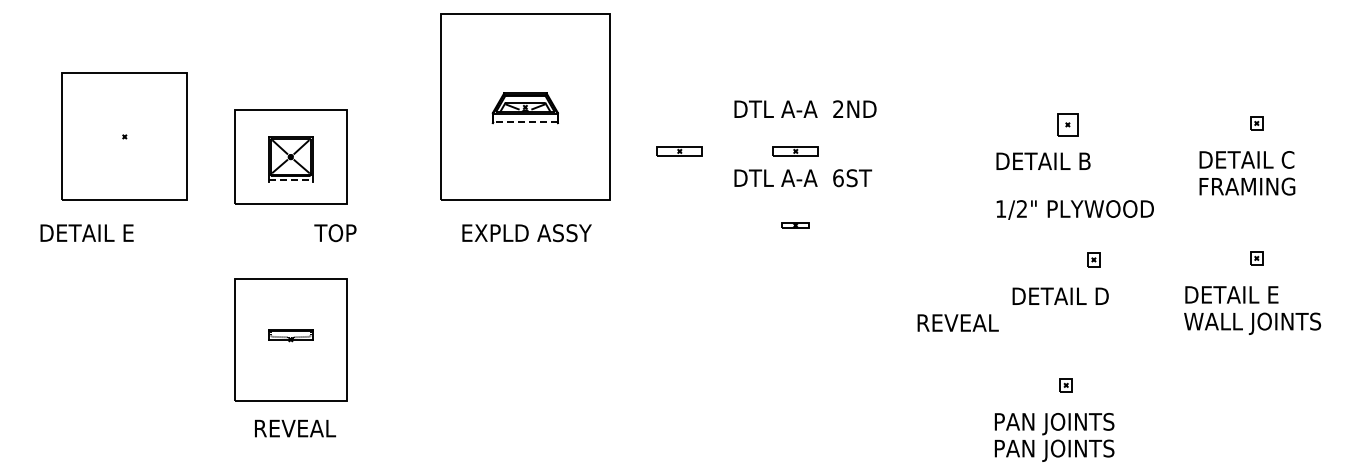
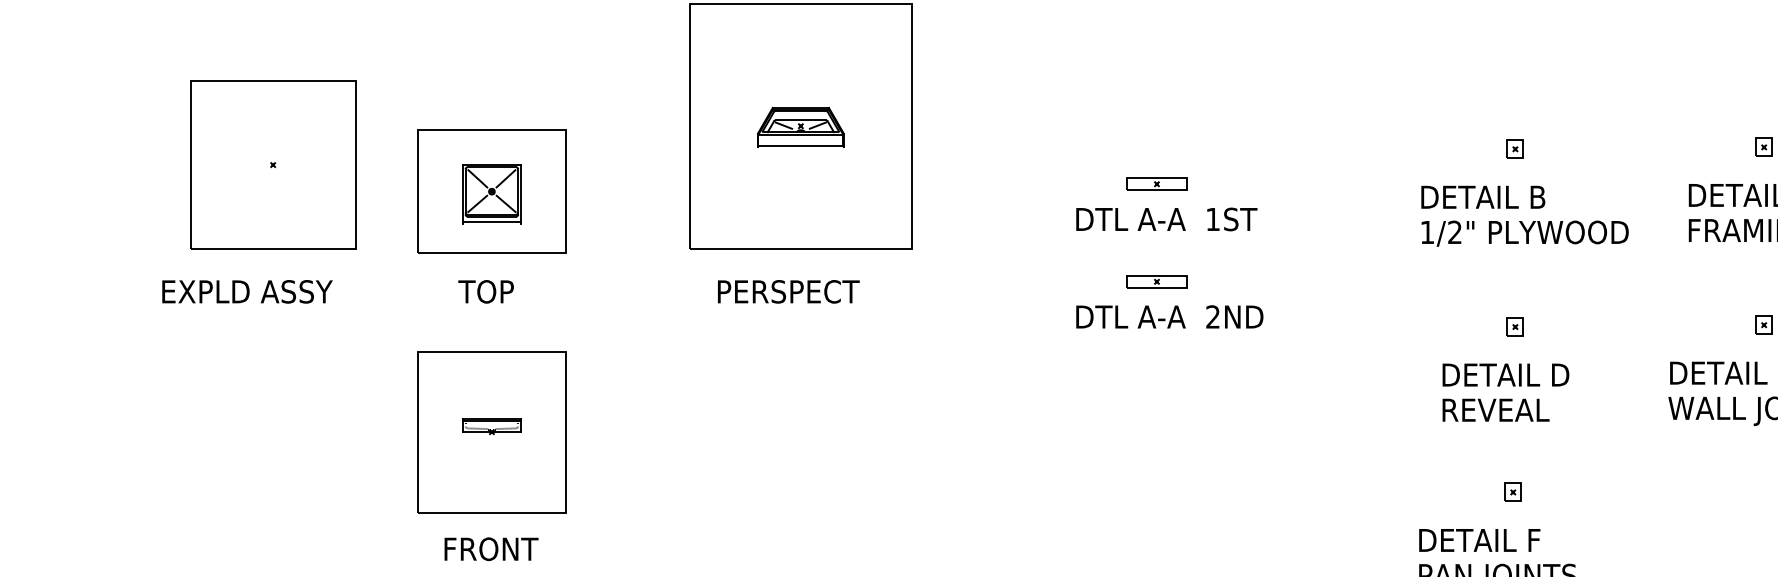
text: (805, 108) -> (1169, 316), moved
line: (524, 122) -> (799, 146), dashed -> solid
part: (1067, 124) -> (1514, 148), size x0.62
part: (679, 151) -> (1003, 184), removed
text: (838, 178) -> (1213, 219), 6ST -> 1ST
line: (290, 180) -> (491, 222), dashed -> solid
text: (1074, 209) -> (1524, 233), moved
part: (795, 225) -> (1156, 281), size x1.67
text: (105, 233) -> (247, 292), DETAIL E -> EXPLD ASSY
text: (335, 233) -> (486, 292), moved
text: (527, 233) -> (803, 292), EXPLD ASSY -> PERSPECT
part: (1093, 259) -> (1514, 326), moved
text: (957, 322) -> (1495, 409), moved
text: (1055, 423) -> (1499, 542), PAN JOINTS -> DETAIL F
text: (296, 428) -> (499, 549), REVEAL -> FRONT

